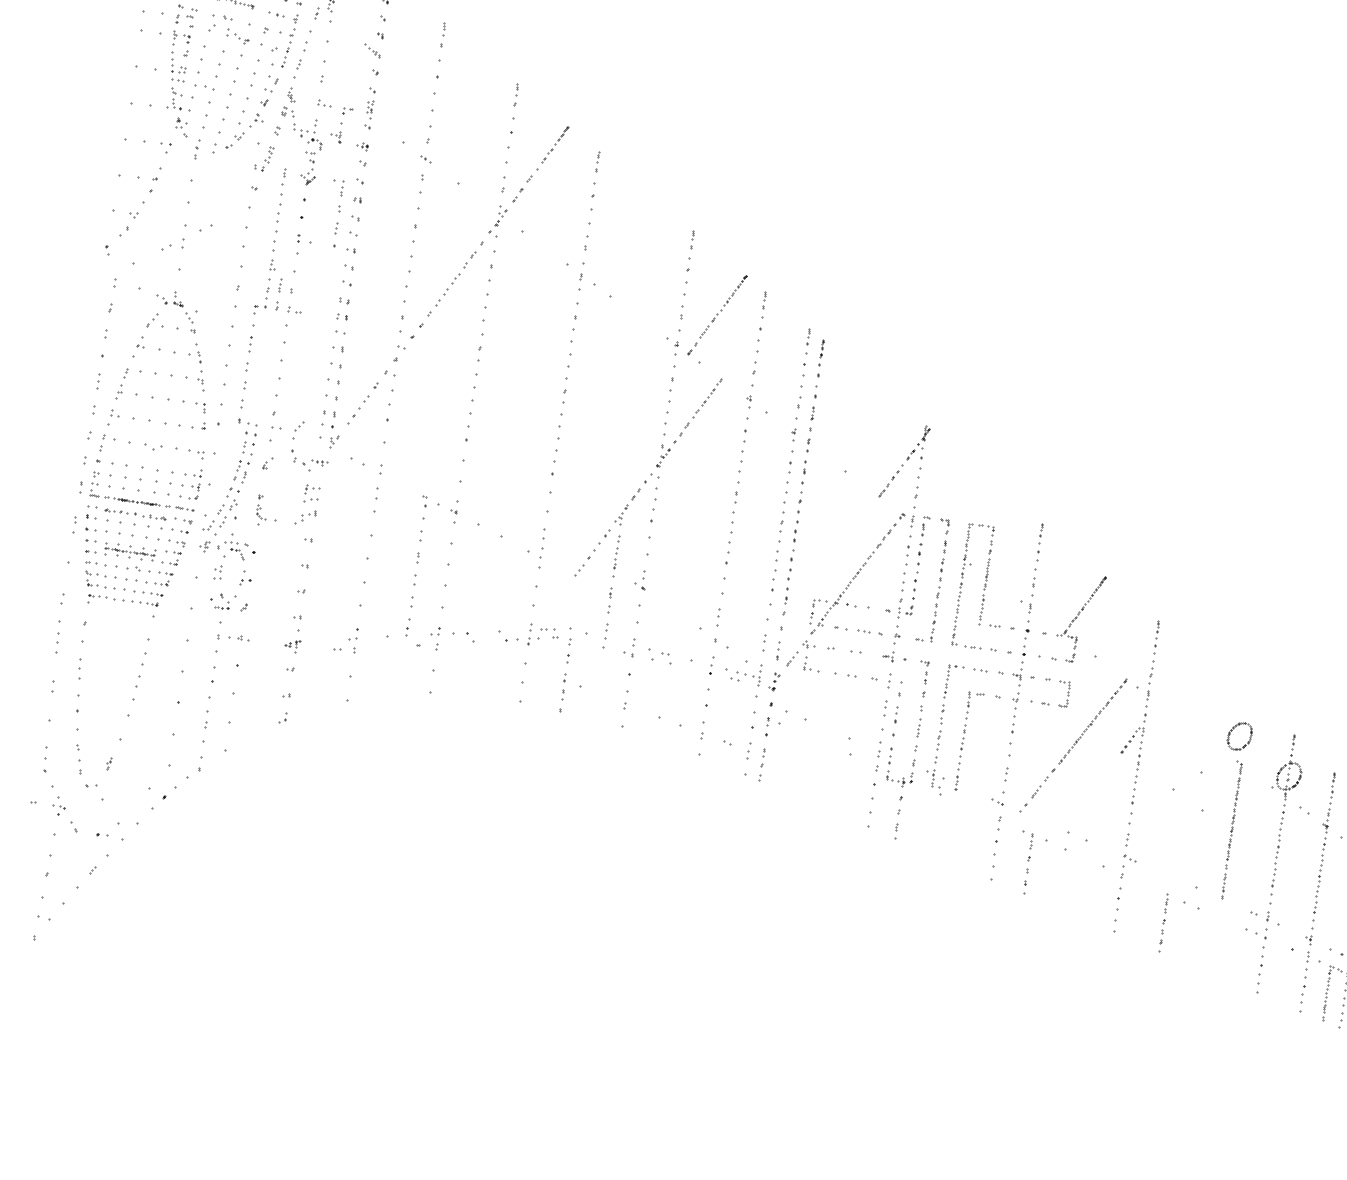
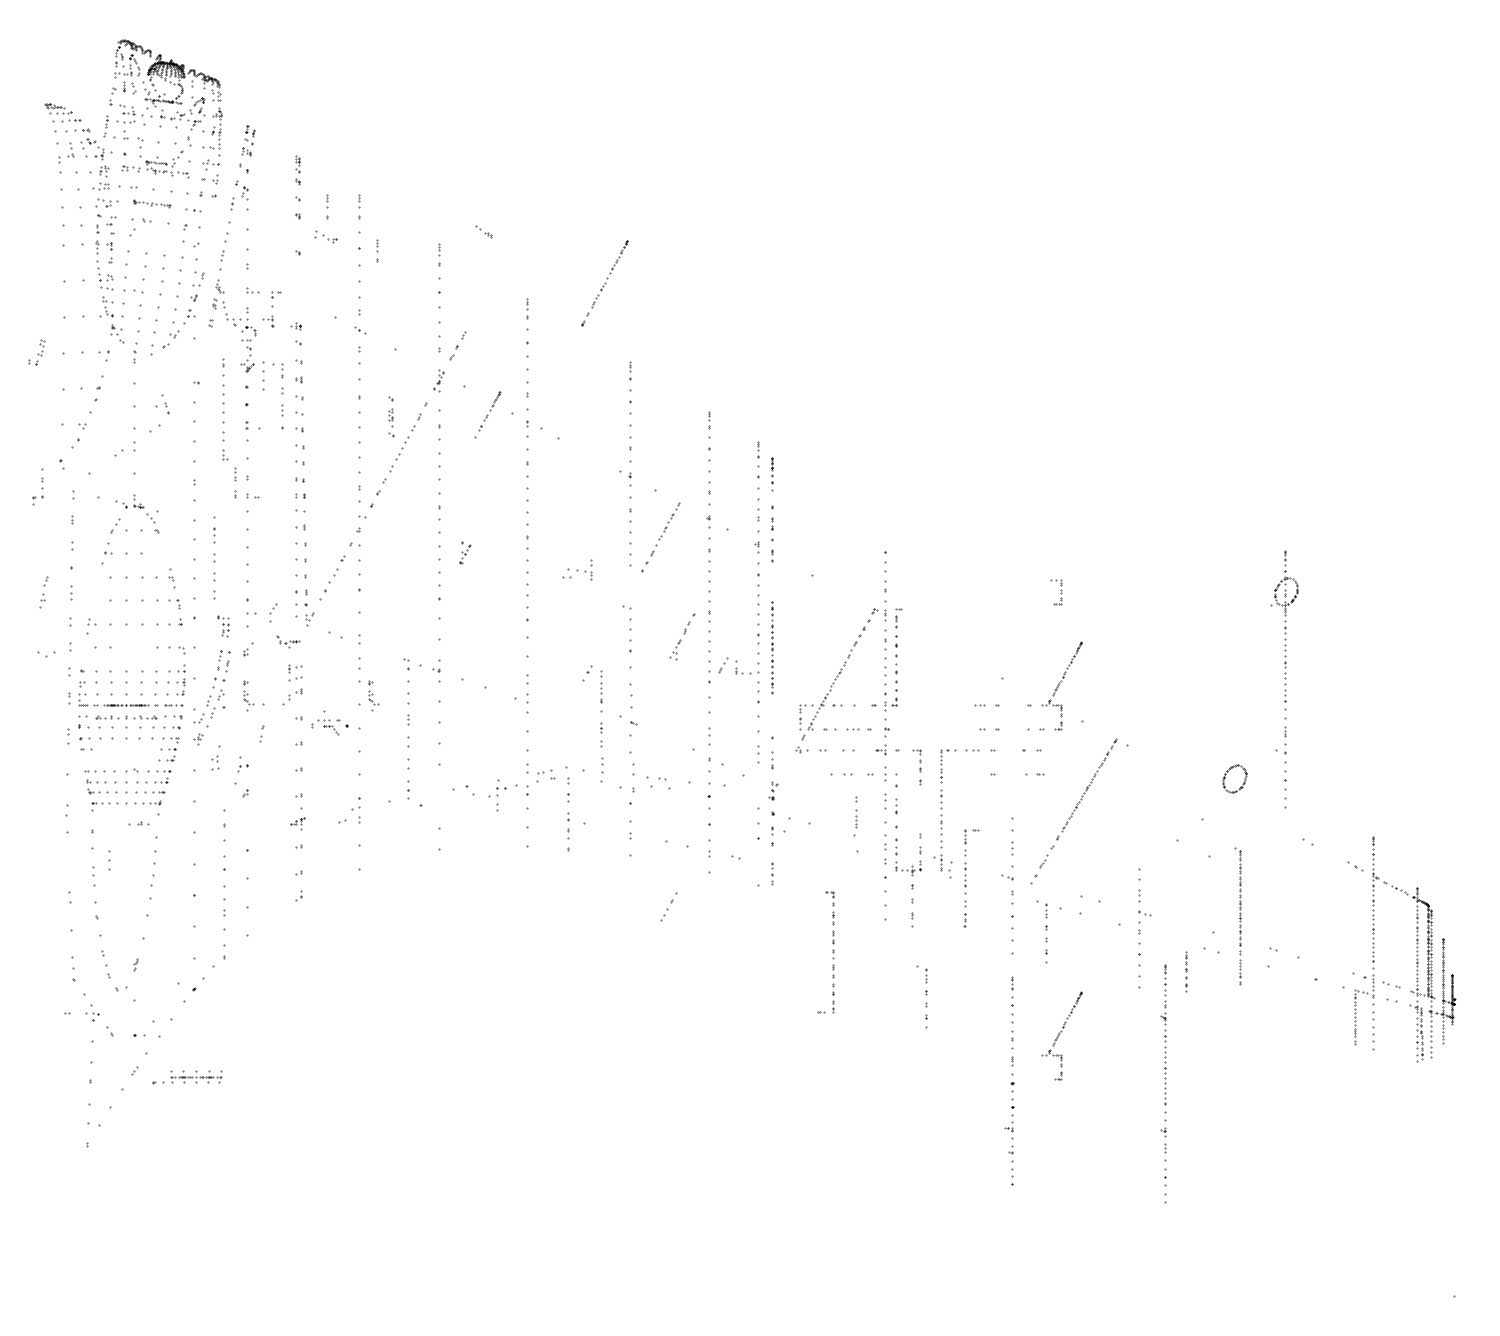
part: (411, 30) -> (327, 206), added
part: (237, 35) -> (325, 236), moved
part: (289, 41) -> (210, 234), removed
part: (371, 50) -> (483, 231), moved
part: (455, 81) -> (377, 250), added
part: (370, 108) -> (391, 416), moved
part: (552, 147) -> (487, 414), moved
part: (263, 158) -> (36, 352), moved
part: (322, 190) -> (263, 375), added
part: (497, 221) -> (438, 380), size x0.7
part: (261, 295) -> (37, 486), moved
part: (716, 315) -> (604, 283), moved
part: (195, 352) -> (162, 404), moved
part: (819, 362) -> (772, 473), size x0.7
part: (121, 384) -> (43, 592), moved
part: (245, 436) -> (222, 626), size x0.6
part: (101, 442) -> (261, 733), moved
part: (153, 447) -> (46, 654), moved
part: (663, 456) -> (465, 552), moved
part: (309, 461) -> (288, 641), size x0.6
part: (904, 462) -> (869, 558), removed
part: (630, 502) -> (682, 636), moved
part: (386, 527) -> (373, 695), added
part: (794, 537) -> (772, 647), size x0.6
part: (236, 546) -> (329, 722), moved
part: (121, 551) -> (187, 1077), moved
part: (584, 562) -> (668, 906), moved
part: (640, 579) -> (628, 710), size x1.6
part: (938, 580) -> (832, 952), moved
part: (984, 586) -> (964, 668), removed
part: (219, 601) -> (220, 790), removed
part: (1024, 627) -> (1009, 1080), moved
part: (529, 633) -> (527, 778), size x1.6
part: (238, 637) -> (138, 823), moved
part: (434, 638) -> (493, 799), moved
part: (57, 642) -> (109, 860), moved
part: (629, 646) -> (626, 777), size x1.6
part: (803, 660) -> (734, 665), moved
part: (711, 665) -> (709, 784), size x1.6
part: (746, 673) -> (577, 569), moved
part: (1063, 694) -> (1056, 592), moved
part: (1144, 713) -> (1138, 770), removed
part: (919, 721) -> (856, 812), moved
part: (969, 742) -> (971, 878), moved
part: (749, 750) -> (758, 861), removed
part: (761, 764) -> (772, 873), size x0.7
part: (1229, 829) -> (1237, 916), moved
part: (1274, 863) -> (1284, 679), moved
part: (1315, 891) -> (1163, 1083), moved
part: (893, 909) -> (921, 996), added
part: (1163, 922) -> (1186, 971), size x0.7
part: (1028, 968) -> (1061, 1035), added

